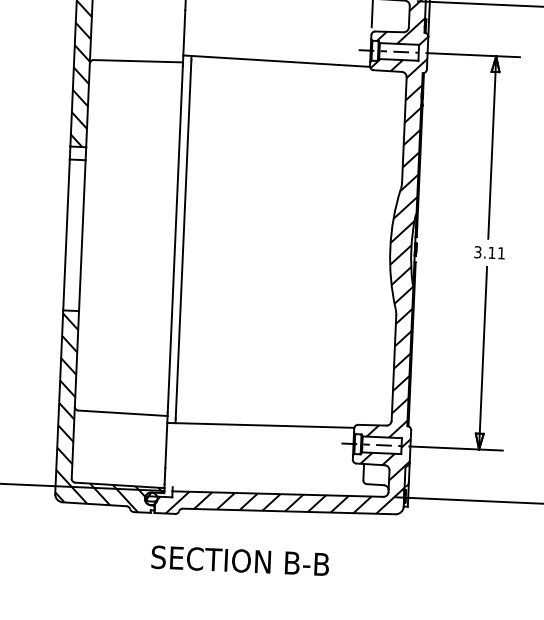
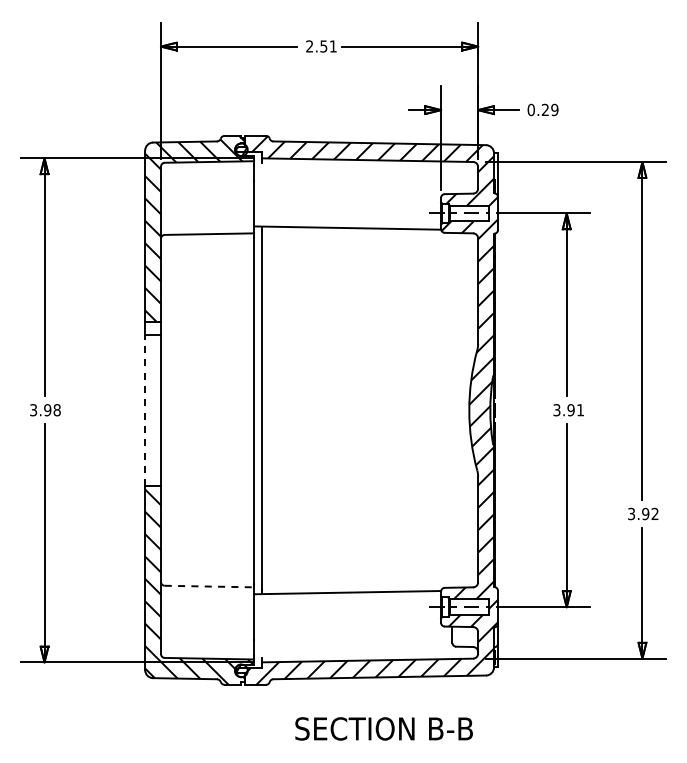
line: (66, 234) -> (145, 410), solid -> dashed
text: (491, 253) -> (570, 410), 3.11 -> 3.91
line: (123, 413) -> (209, 586), solid -> dashed
text: (239, 560) -> (383, 728), moved

